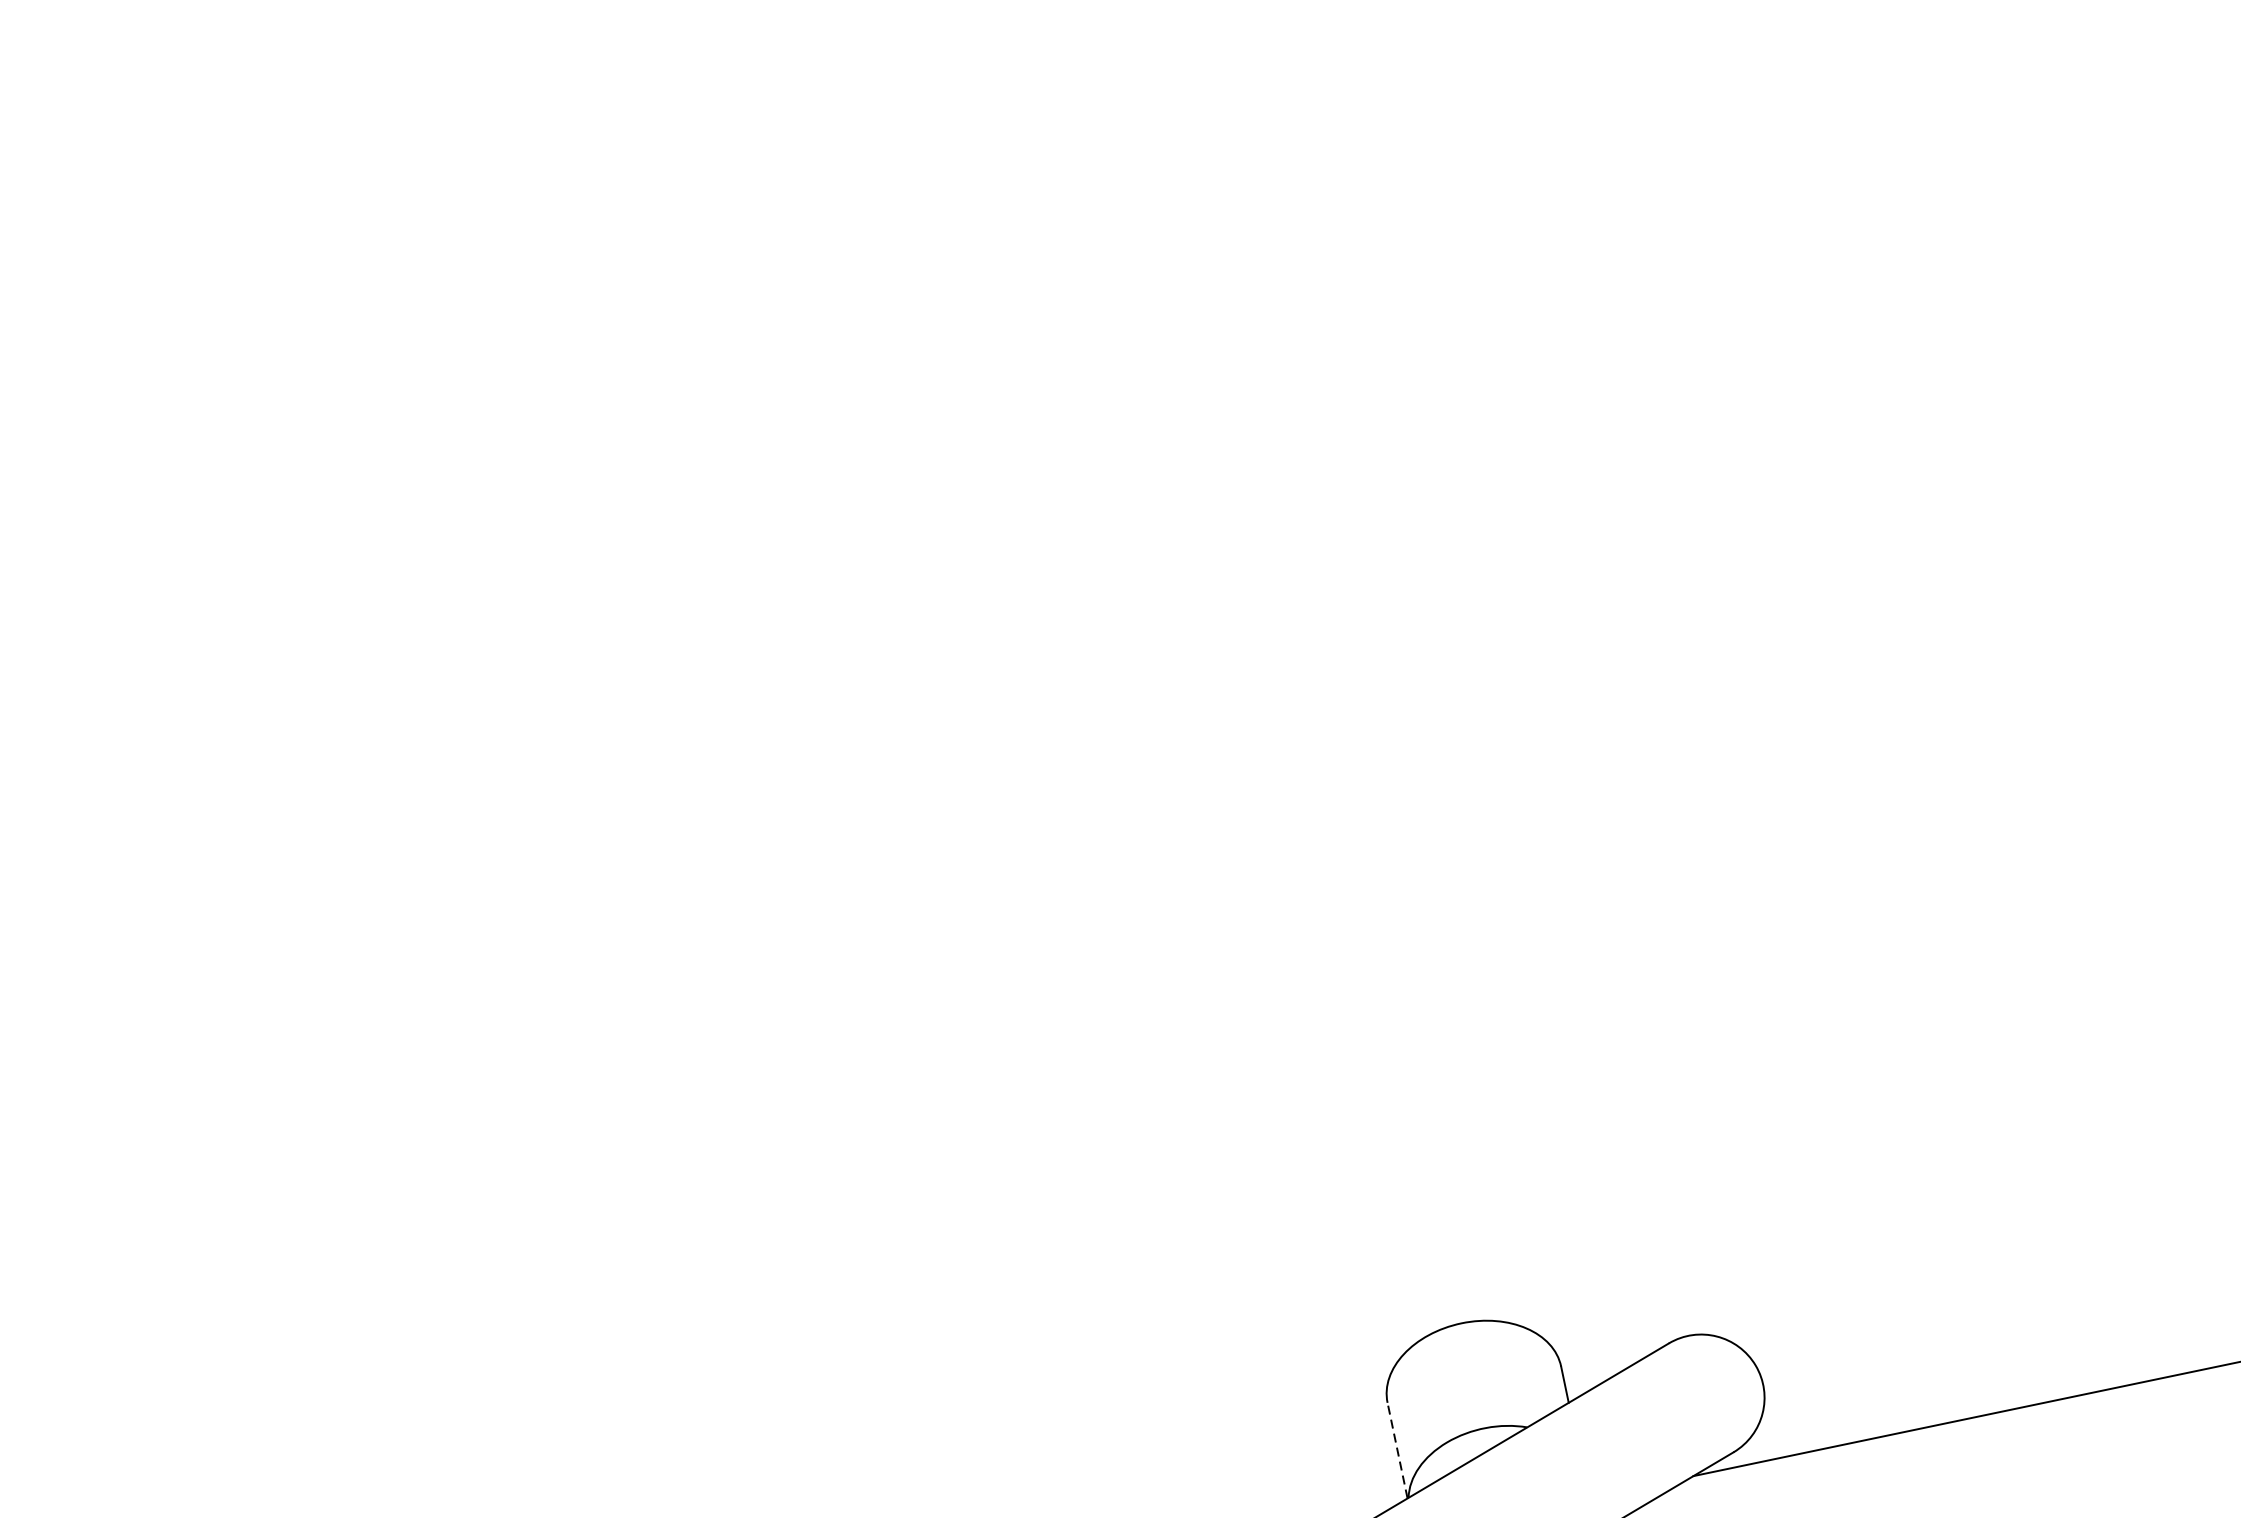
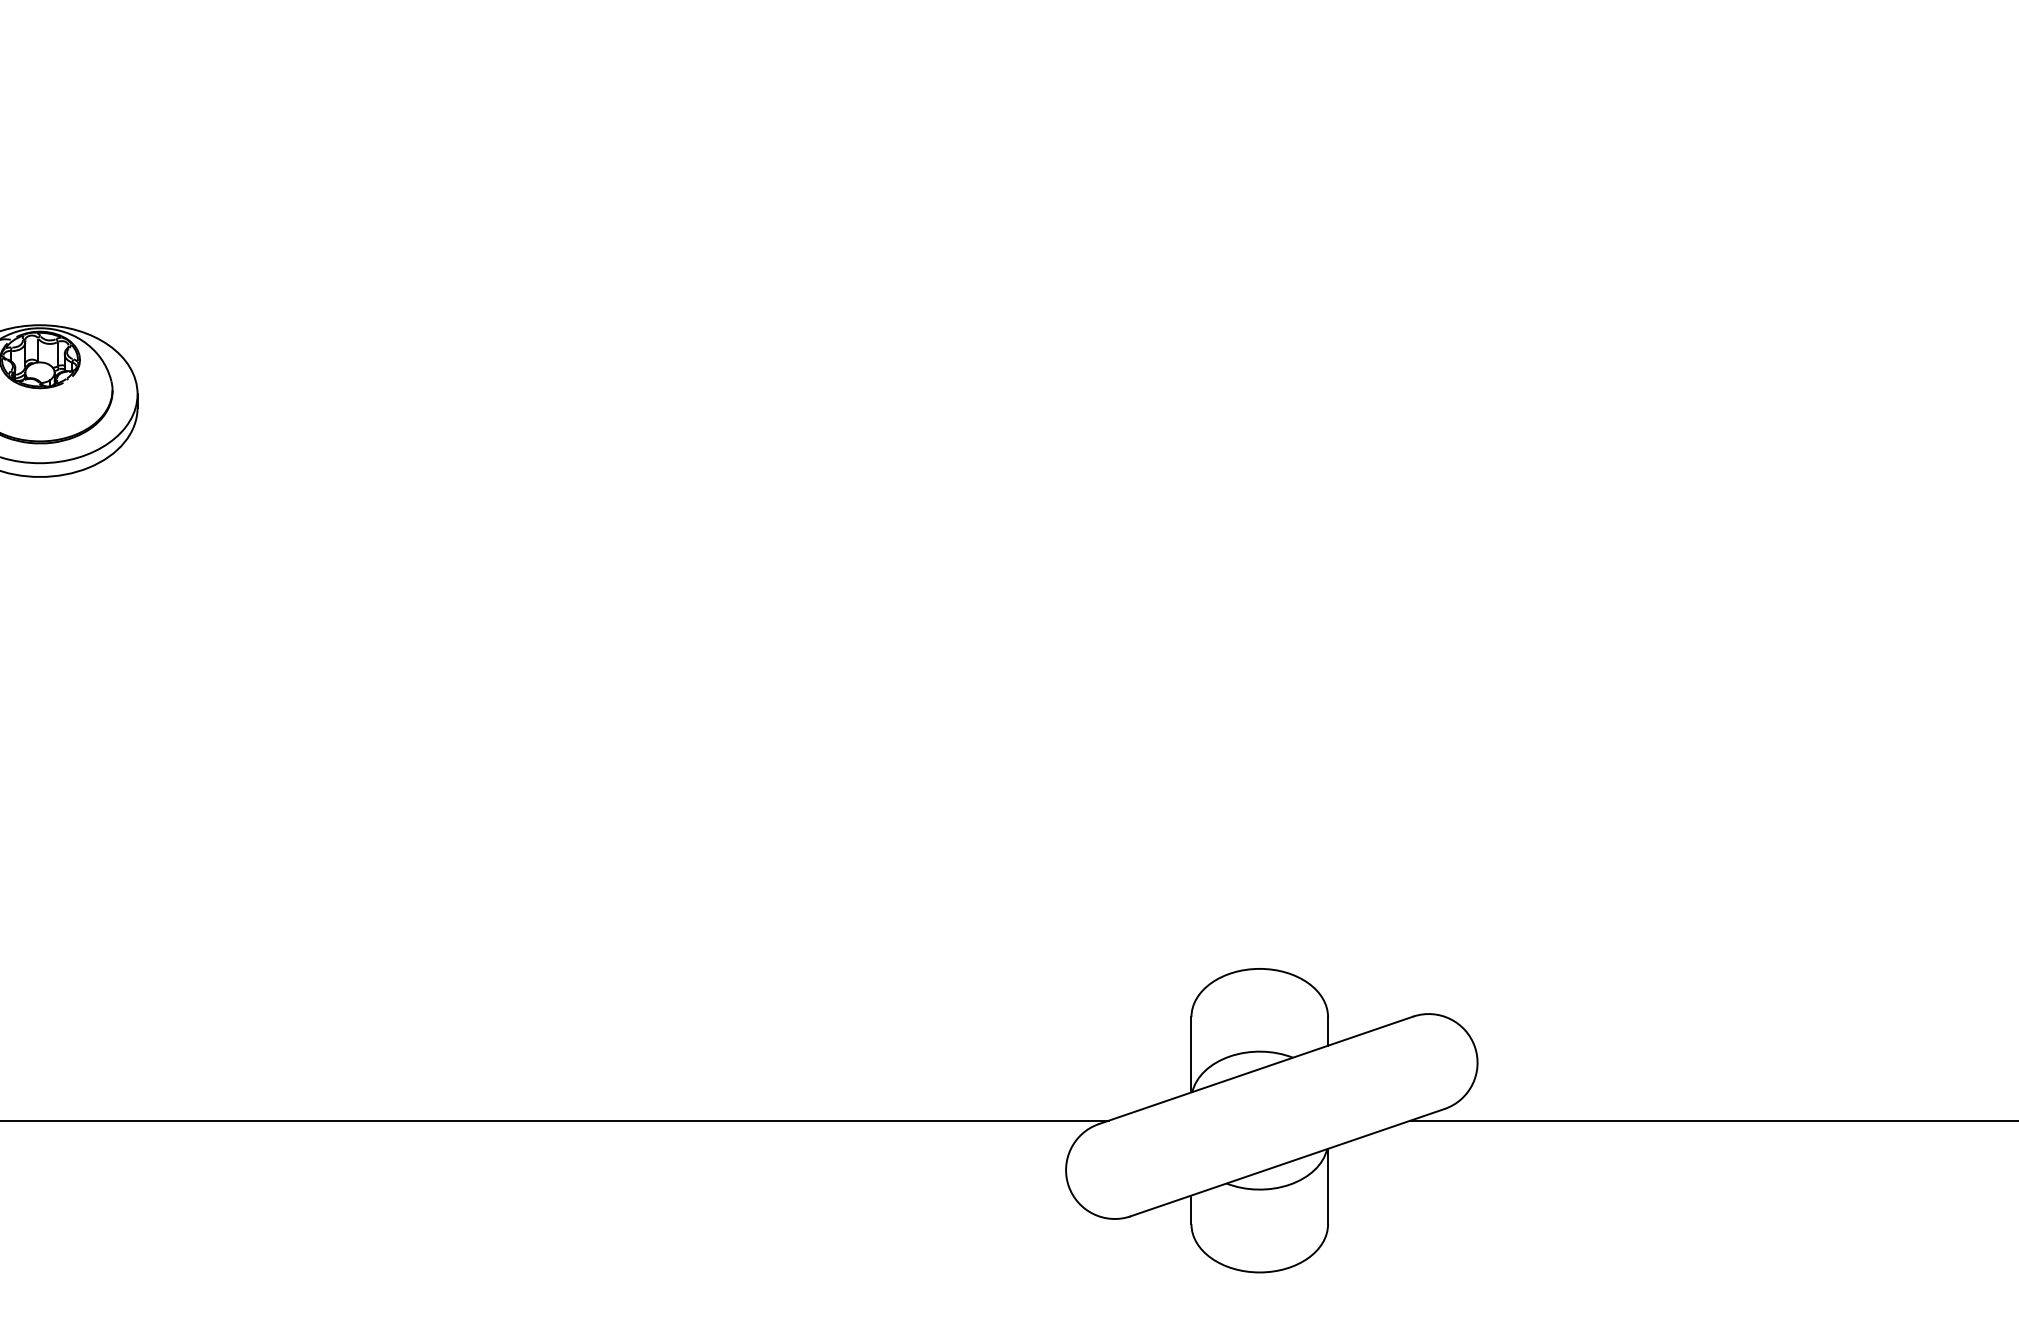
line: (1397, 1450) -> (1191, 1054), dashed -> solid

